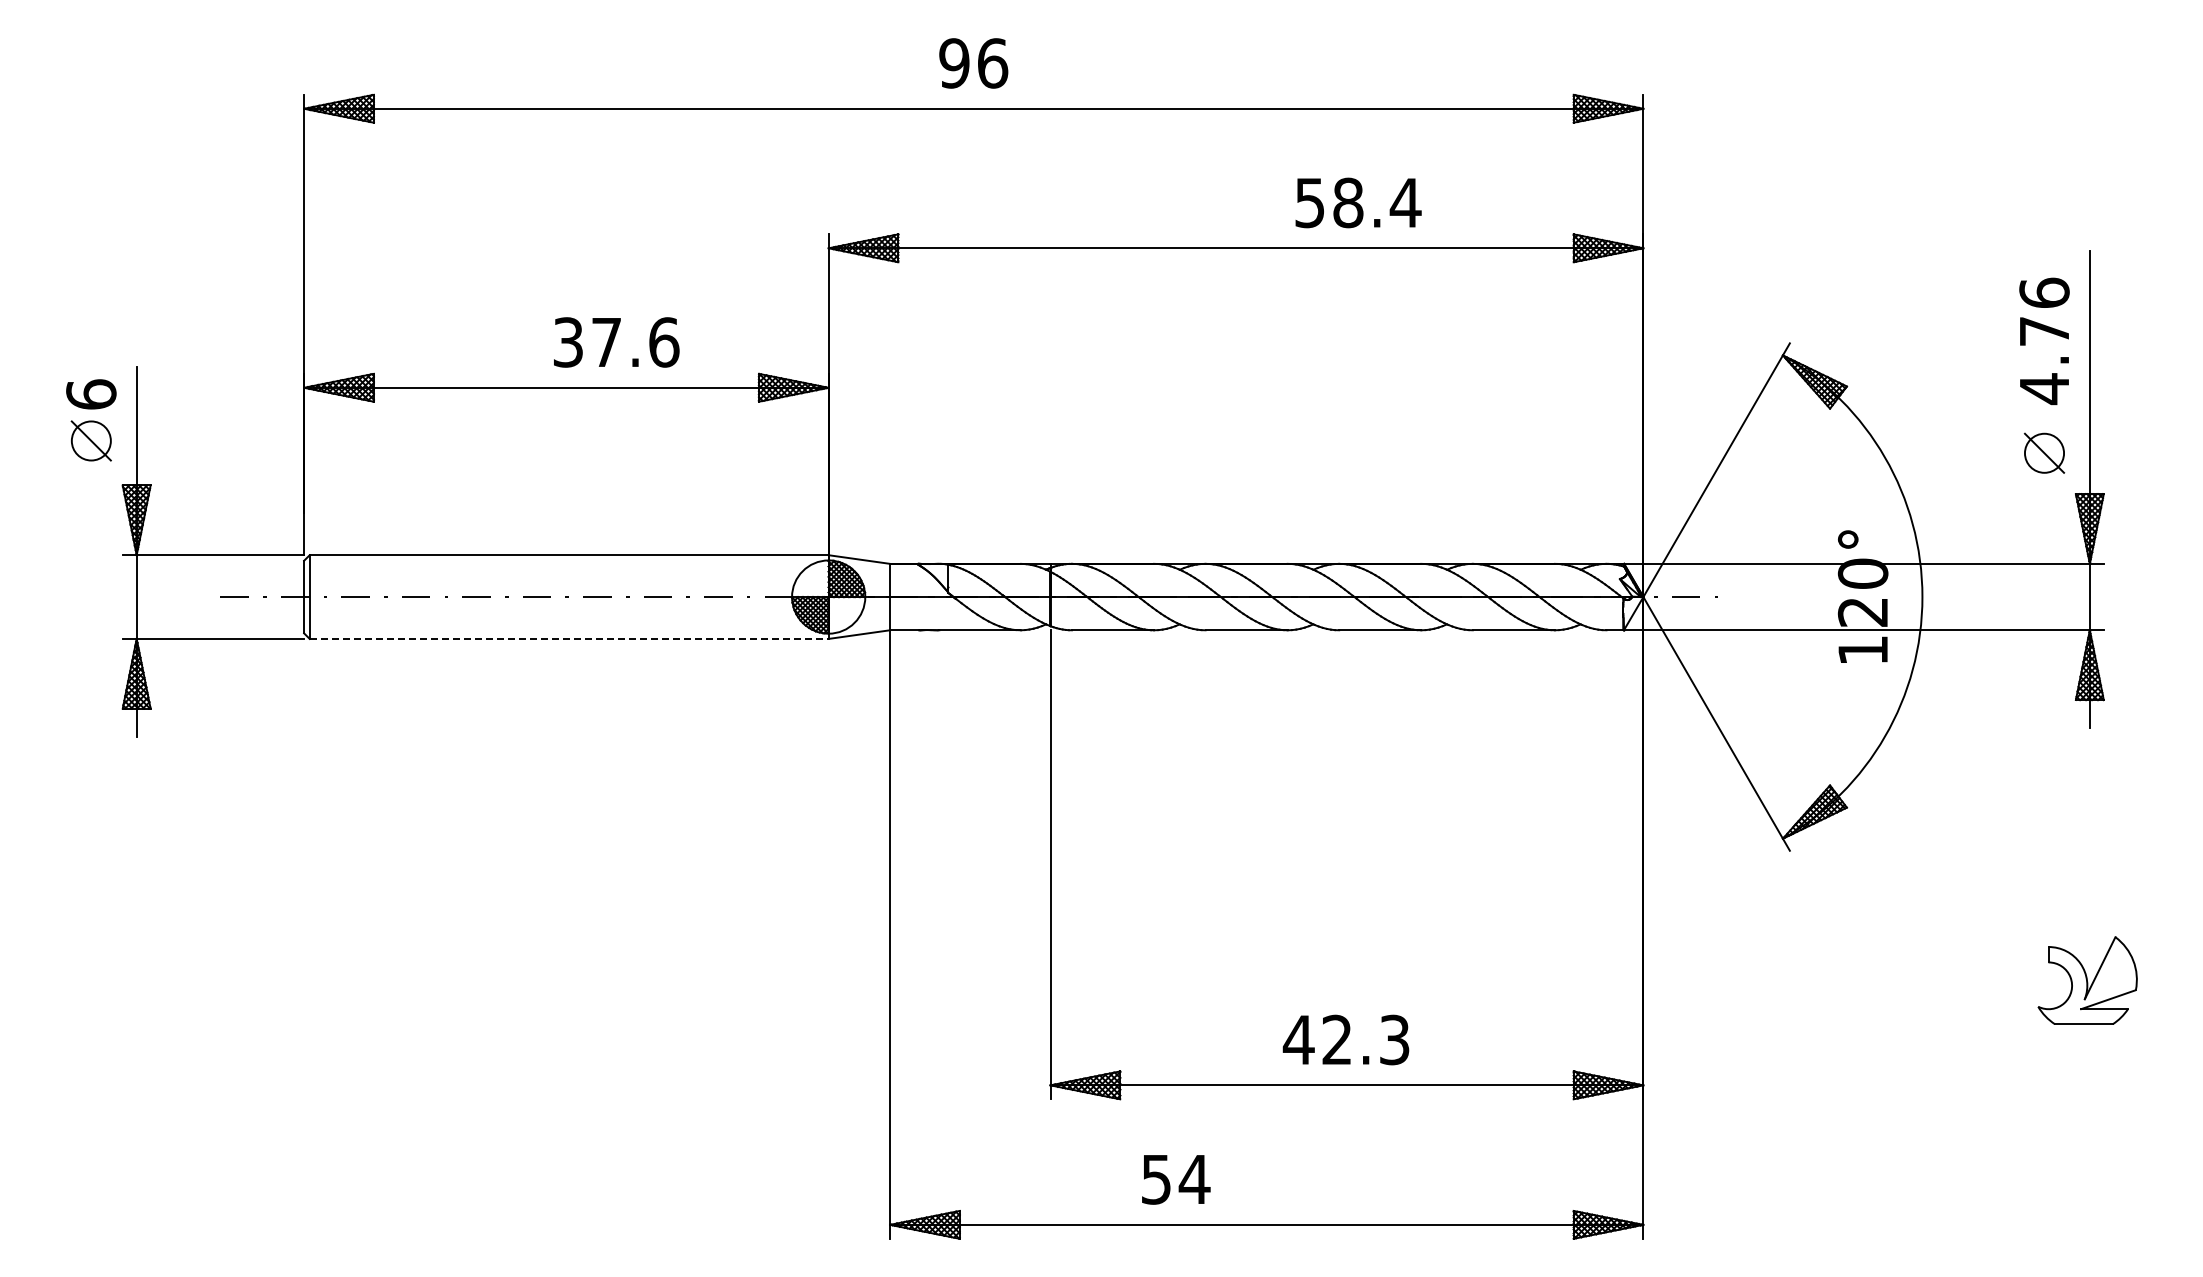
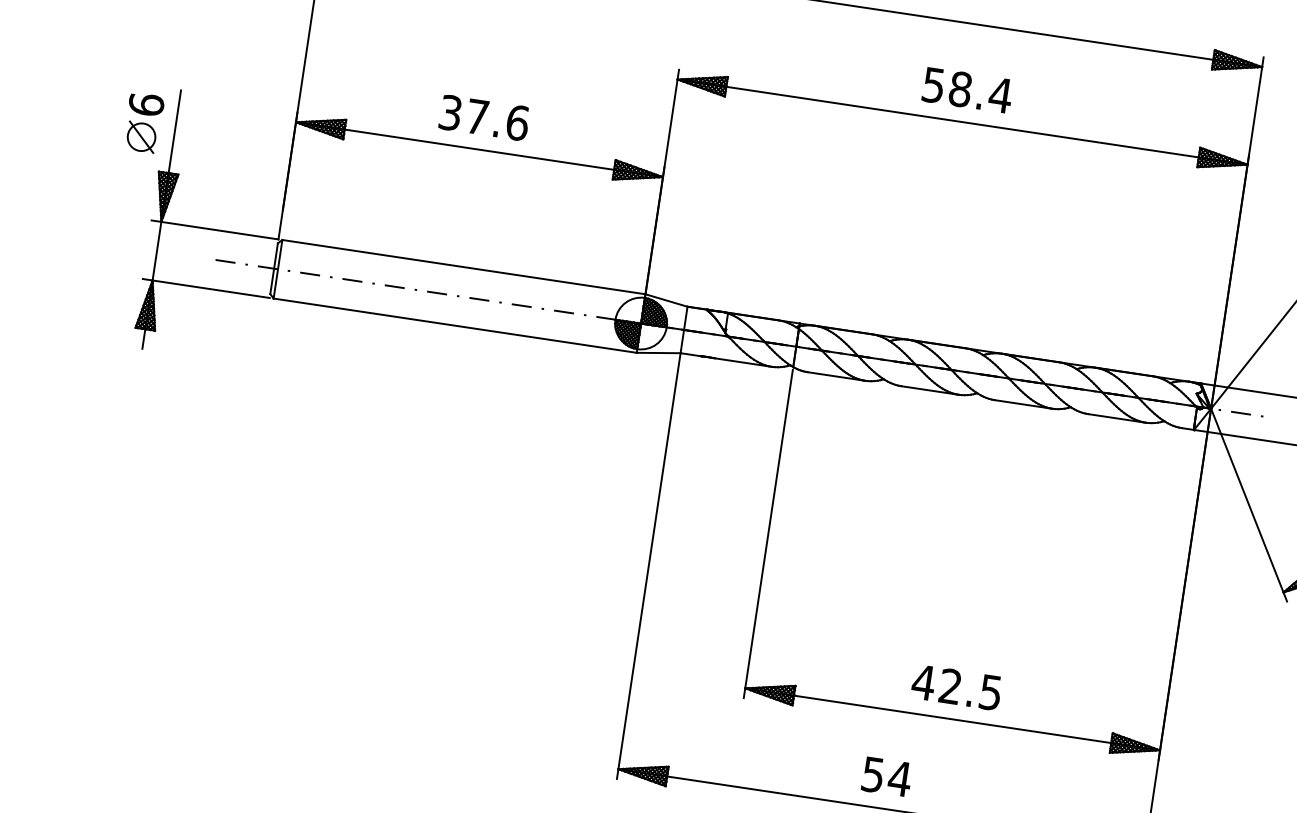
text: (1358, 202) -> (967, 90), moved
text: (616, 342) -> (484, 118), moved
line: (569, 638) -> (455, 325), dashed -> solid
text: (1394, 1039) -> (990, 692), 42.3 -> 42.5
text: (1176, 1179) -> (887, 776), moved

